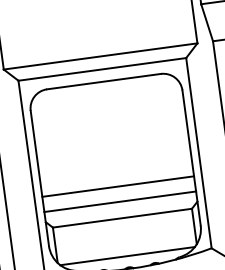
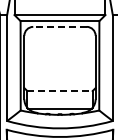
line: (104, 80) -> (60, 26), solid -> dashed
line: (117, 187) -> (59, 76), removed
line: (119, 202) -> (59, 83), removed
line: (123, 219) -> (60, 91), solid -> dashed

